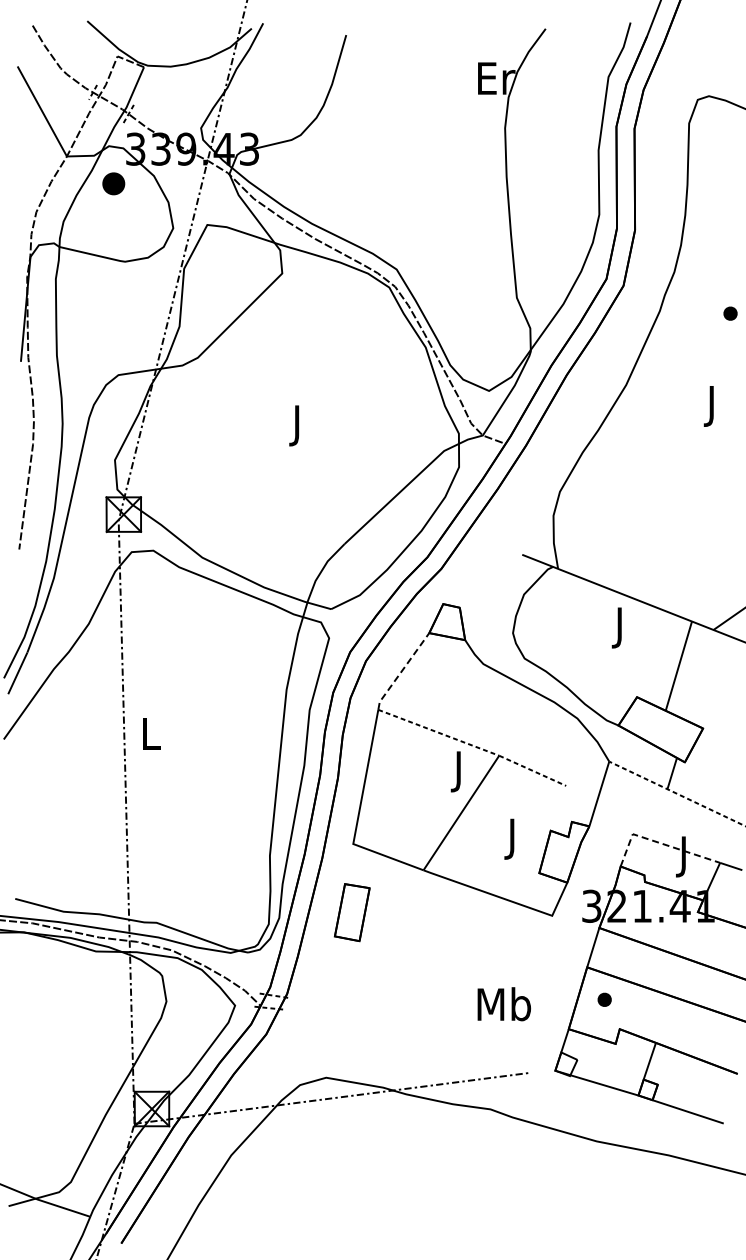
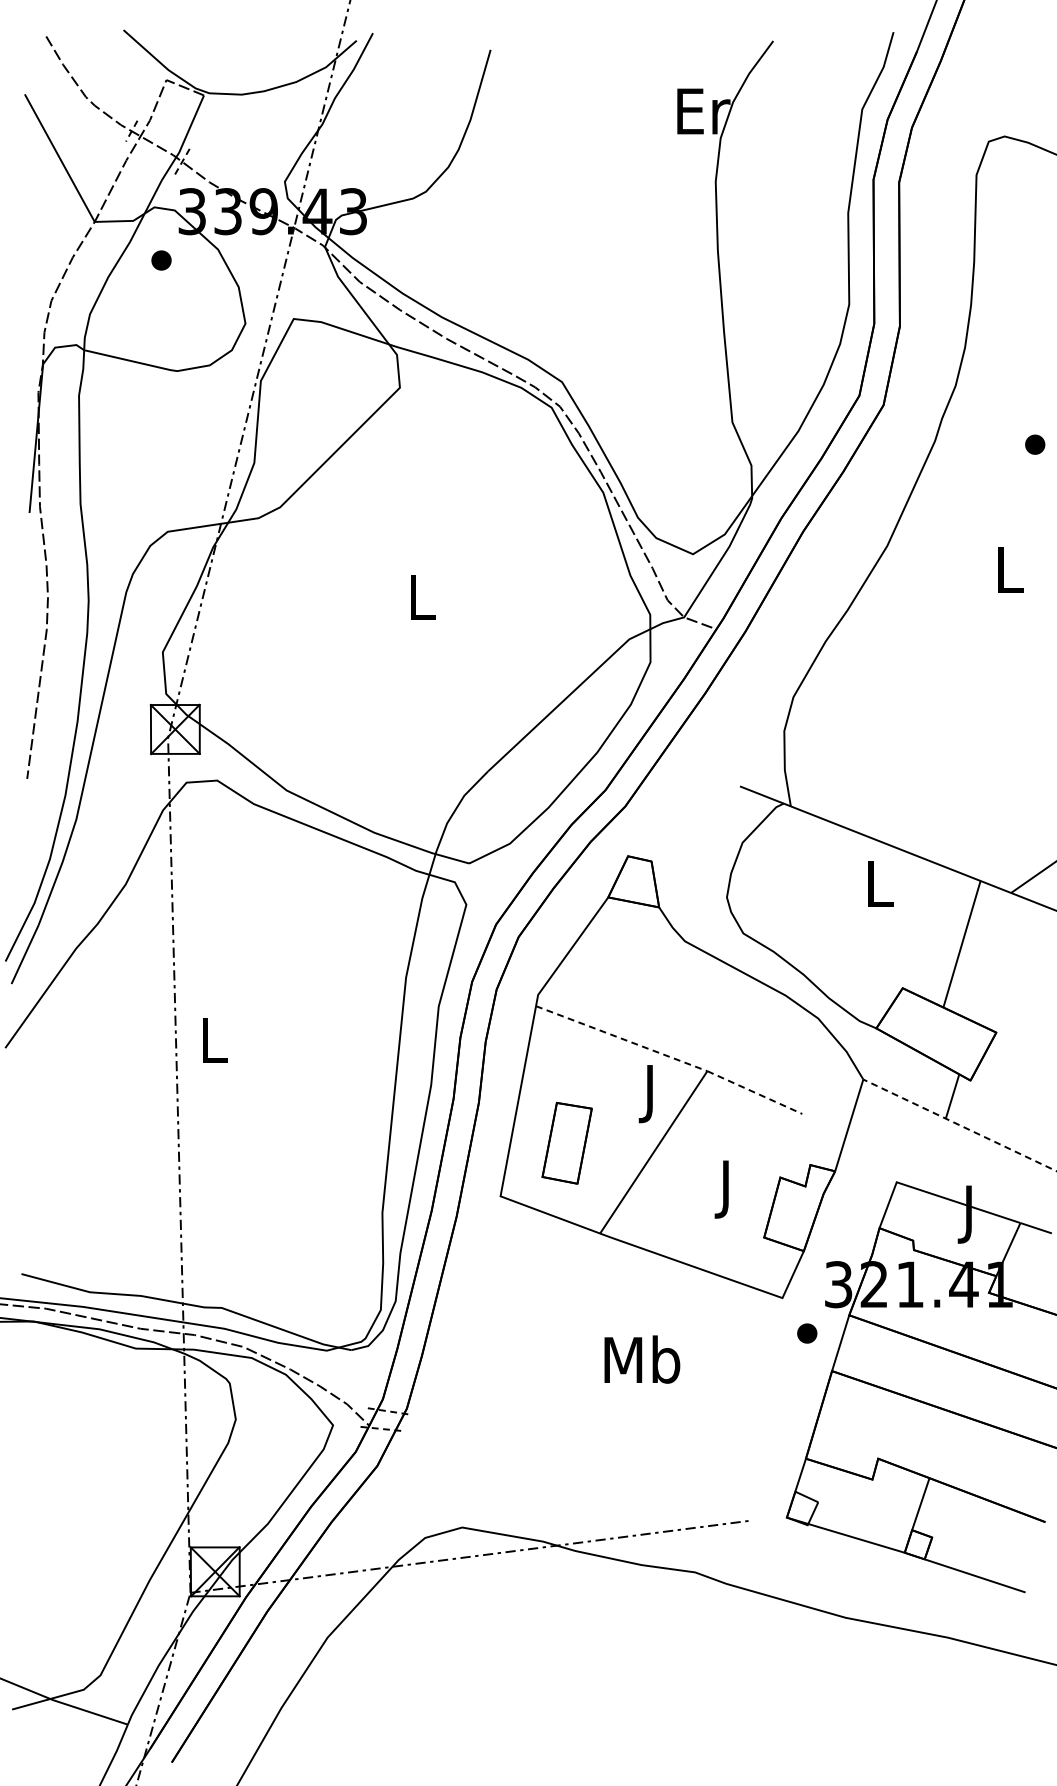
part: (114, 183) -> (162, 260), size x0.62
text: (712, 406) -> (1009, 576), J -> L
text: (298, 425) -> (422, 603), J -> L
text: (620, 627) -> (879, 889), J -> L
line: (401, 671) -> (568, 951), dashed -> solid
line: (659, 842) -> (934, 1194), dashed -> solid
part: (351, 912) -> (566, 1143), moved
part: (604, 999) -> (806, 1333), moved
text: (503, 1004) -> (641, 1359), moved

